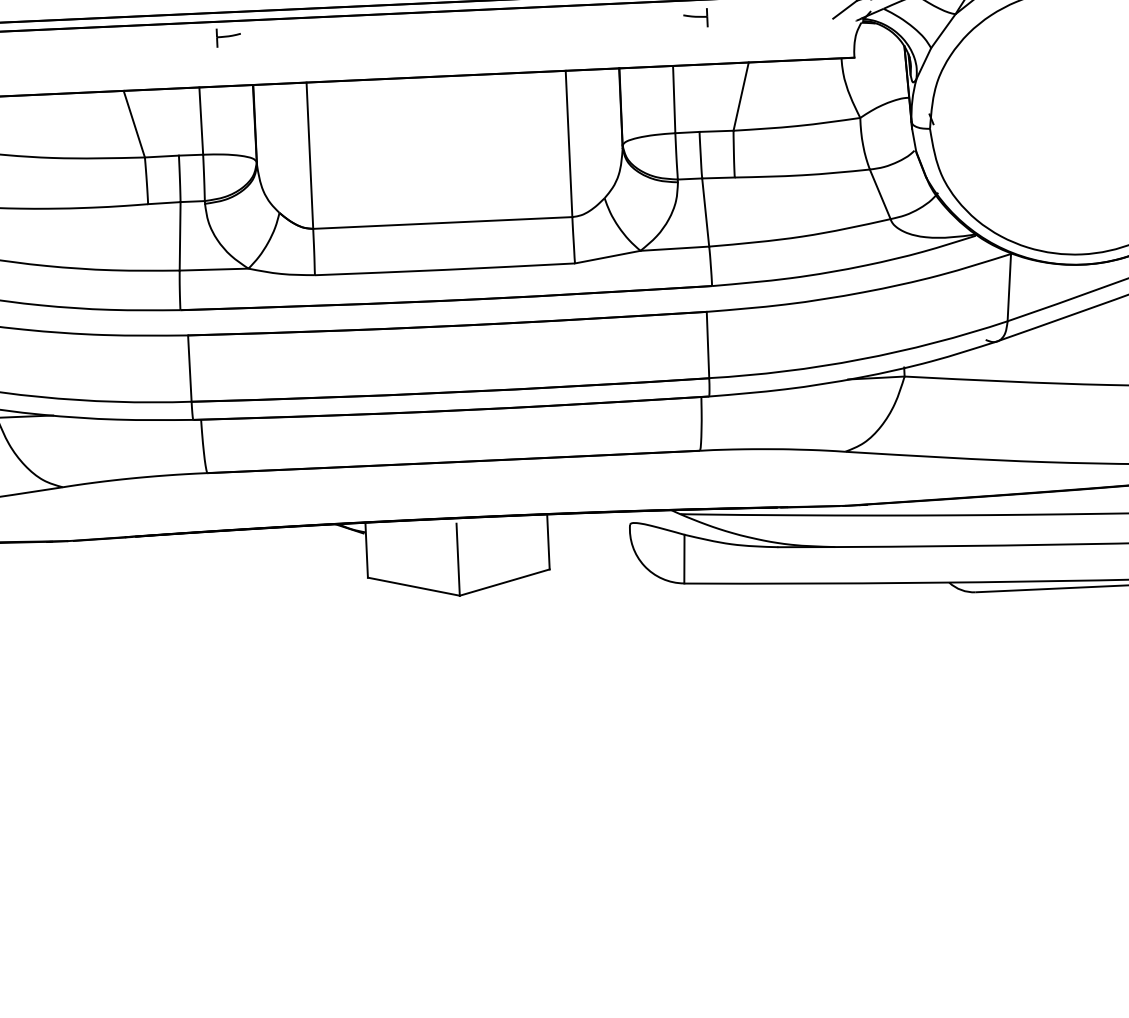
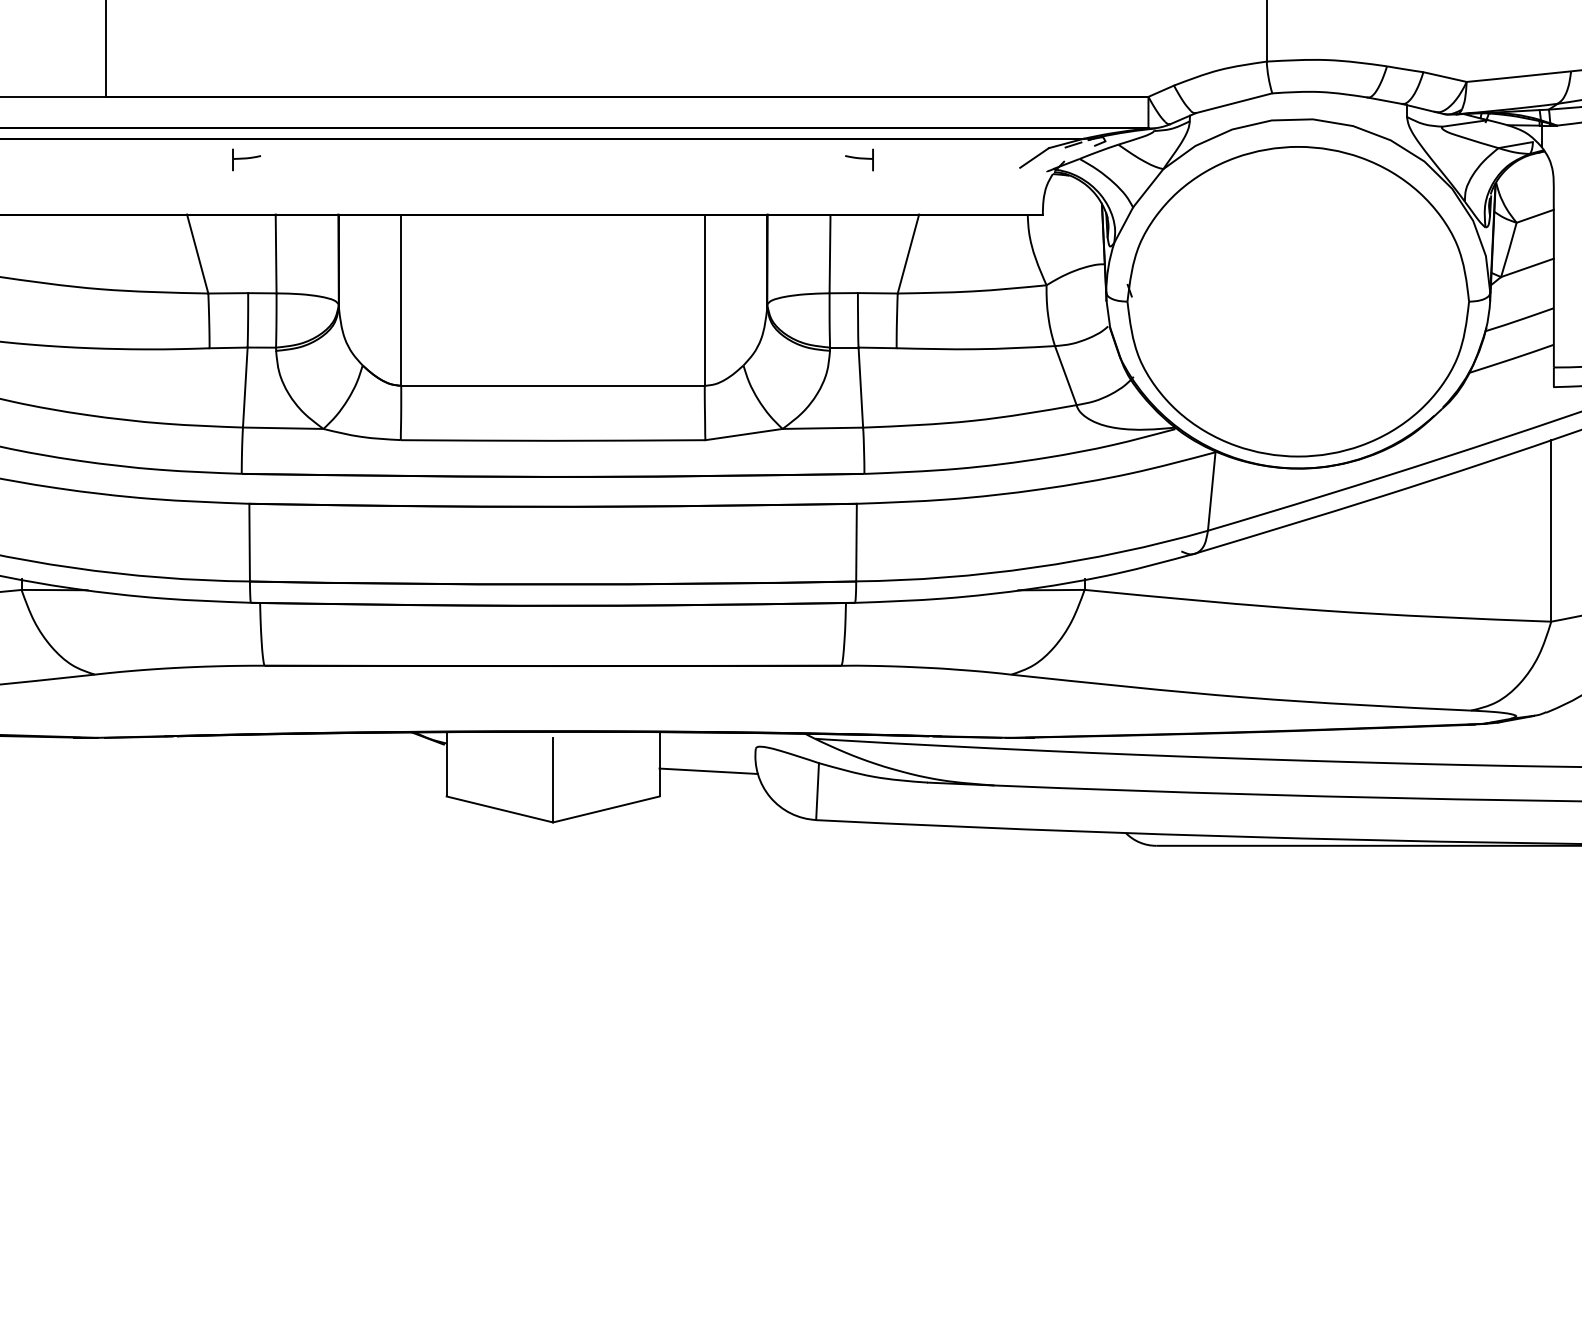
part: (228, 37) -> (246, 159), moved
line: (590, 545) -> (708, 770), added

